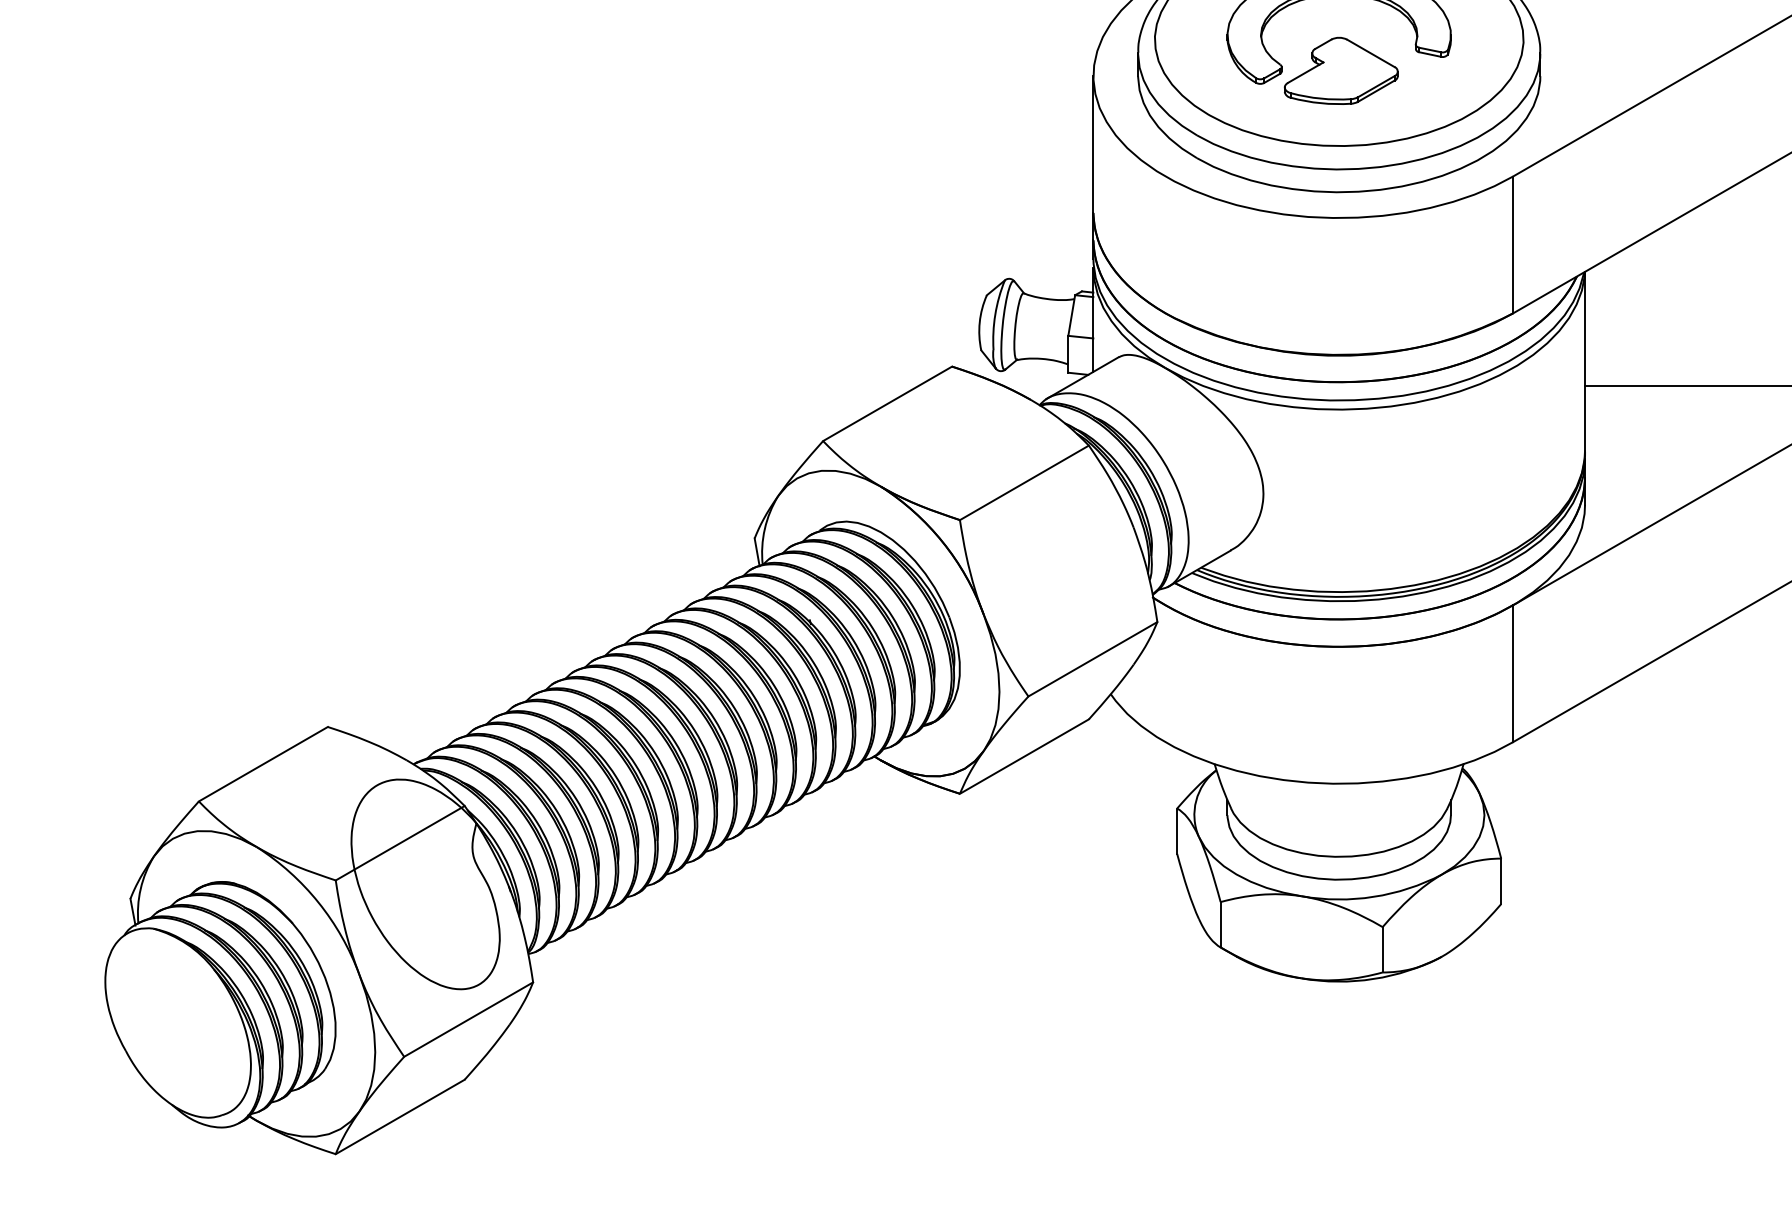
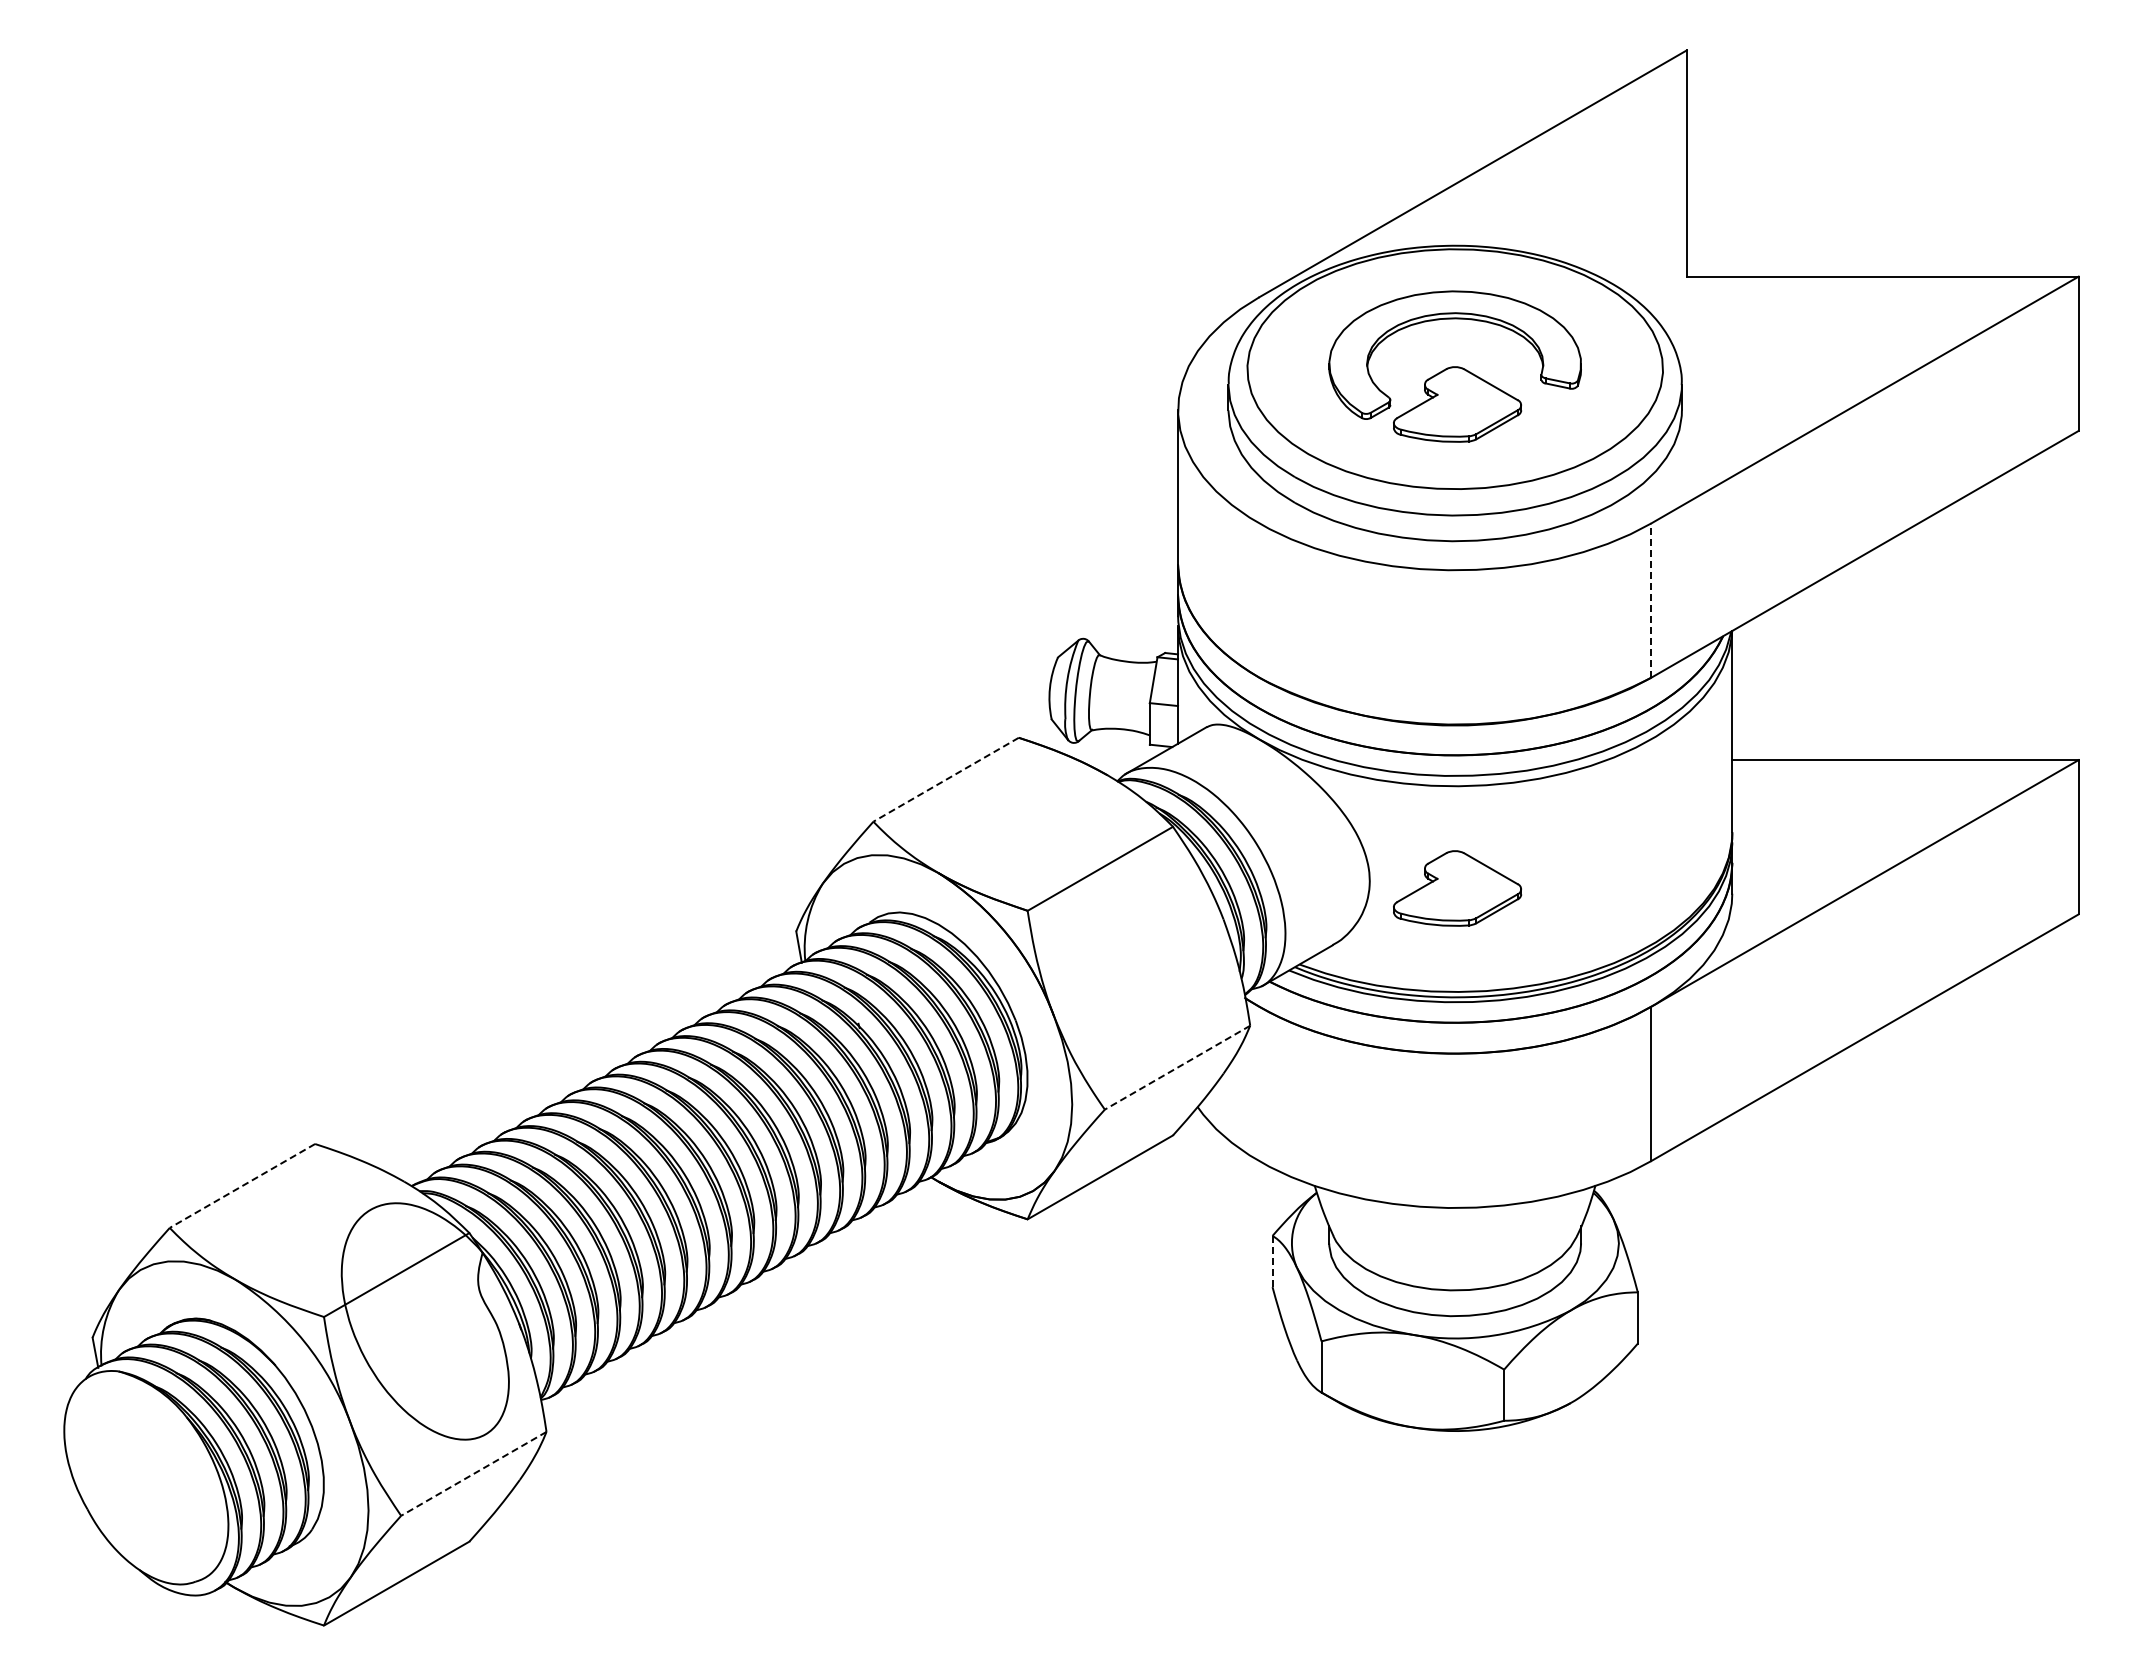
line: (1513, 244) -> (1651, 600), solid -> dashed
line: (887, 403) -> (946, 779), solid -> dashed
part: (1341, 500) -> (1457, 888), added
line: (1092, 659) -> (1177, 1067), solid -> dashed
line: (263, 763) -> (242, 1185), solid -> dashed
line: (1177, 831) -> (1272, 1261), solid -> dashed
line: (468, 1019) -> (473, 1473), solid -> dashed

